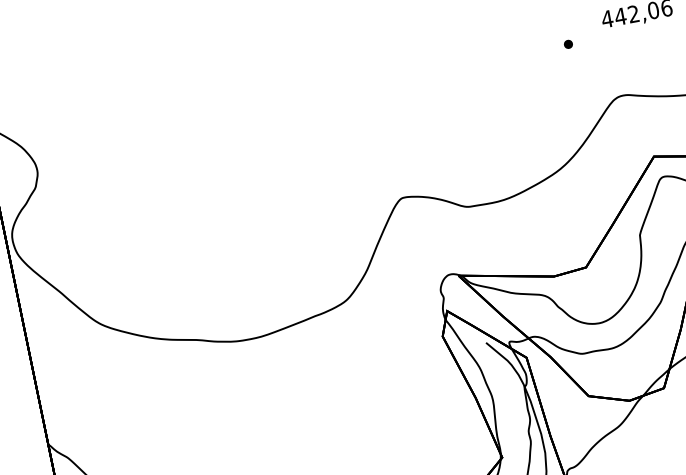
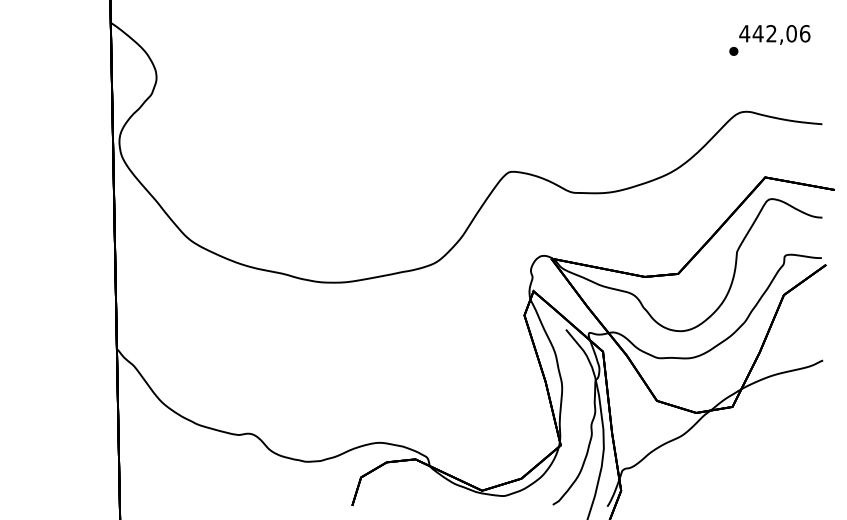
part: (567, 43) -> (733, 50), moved

